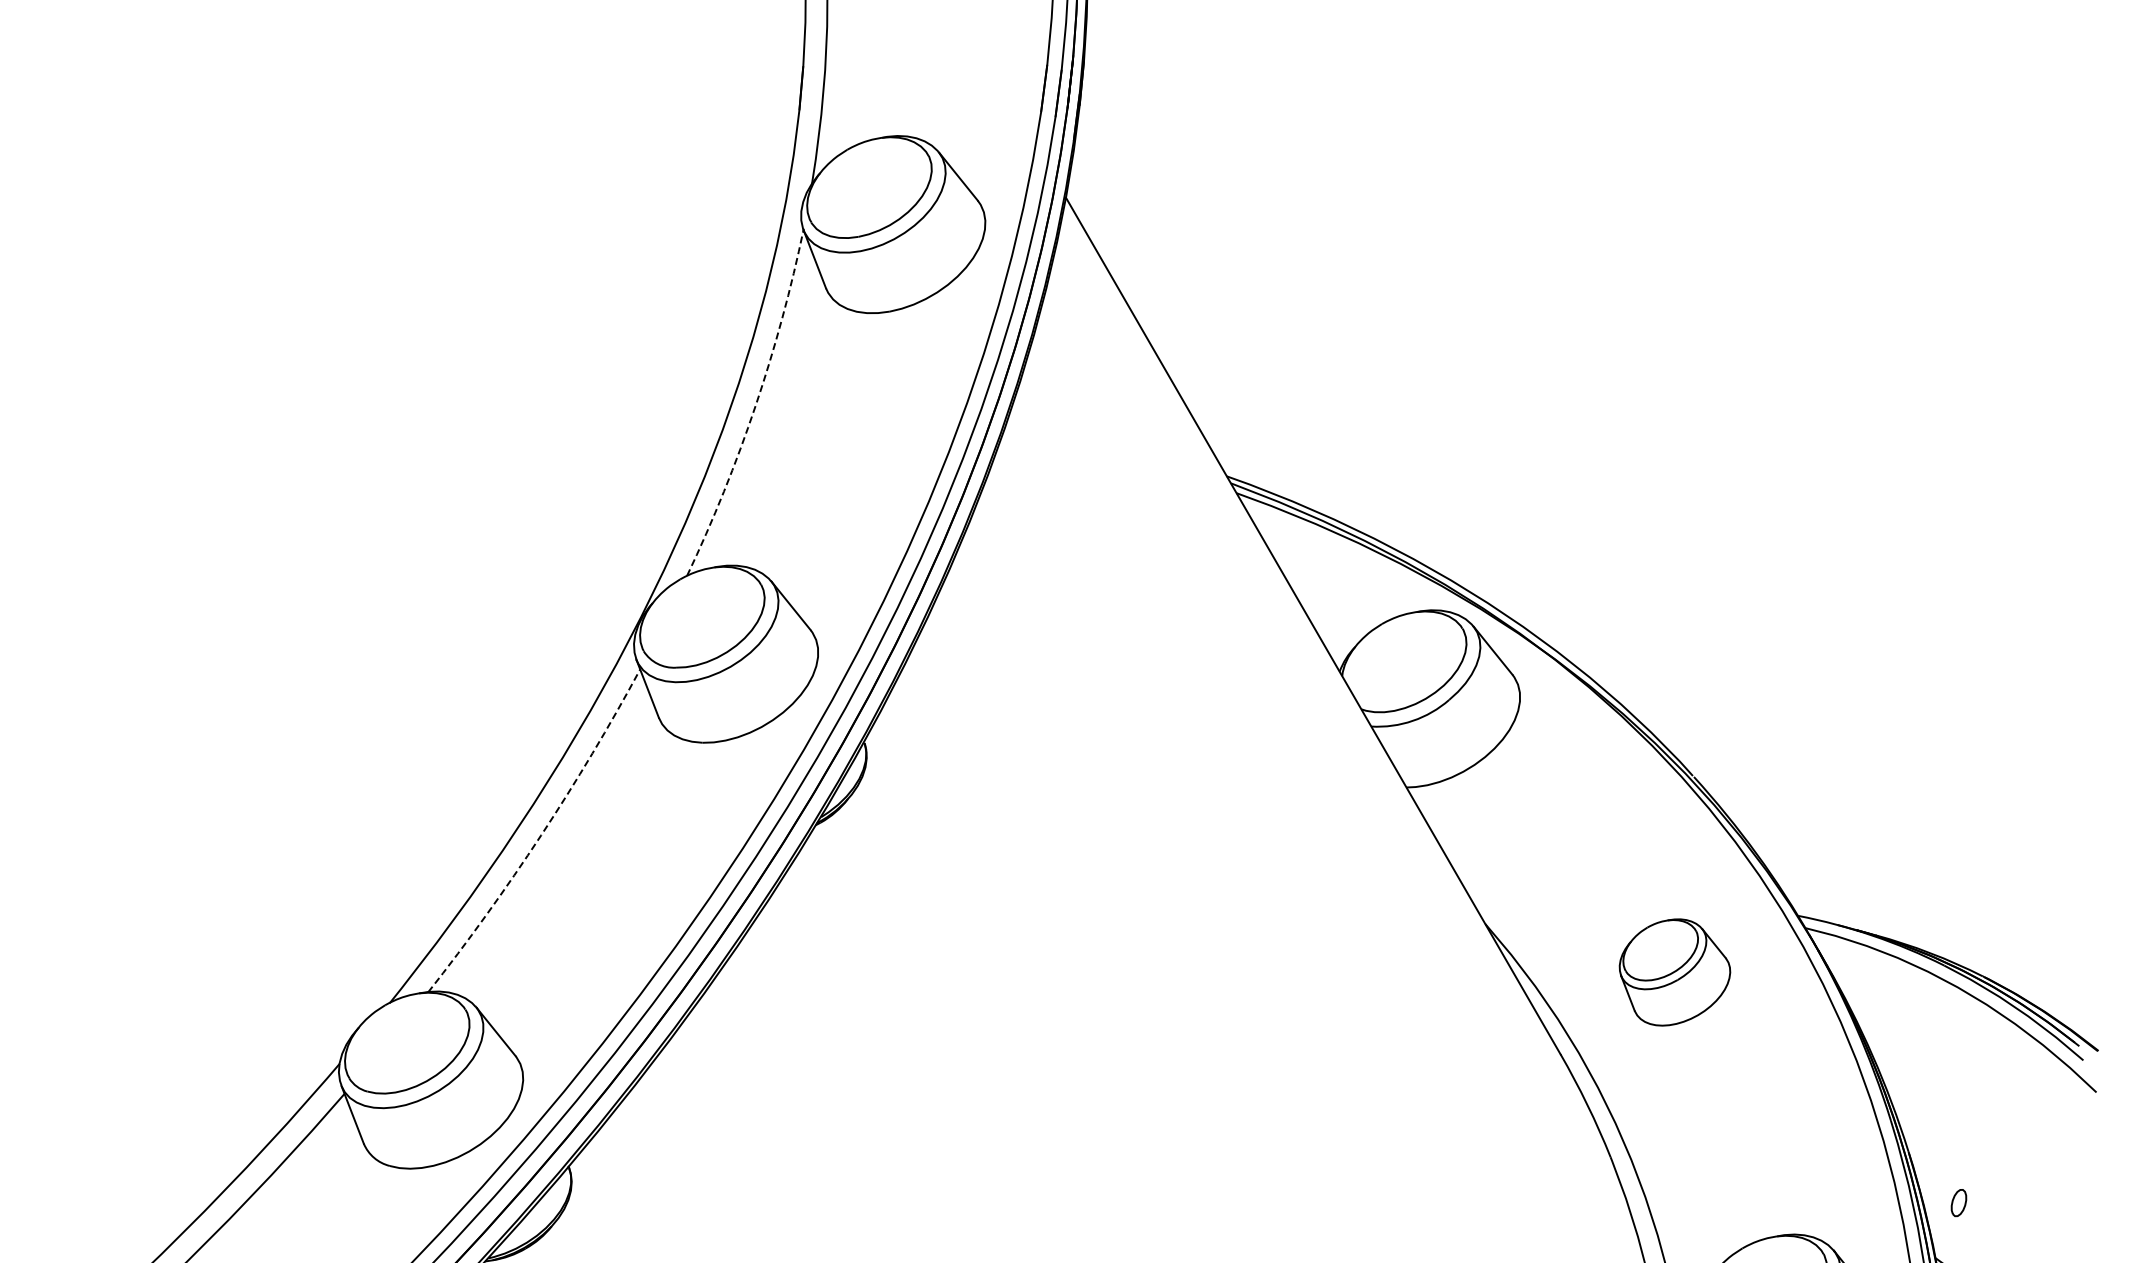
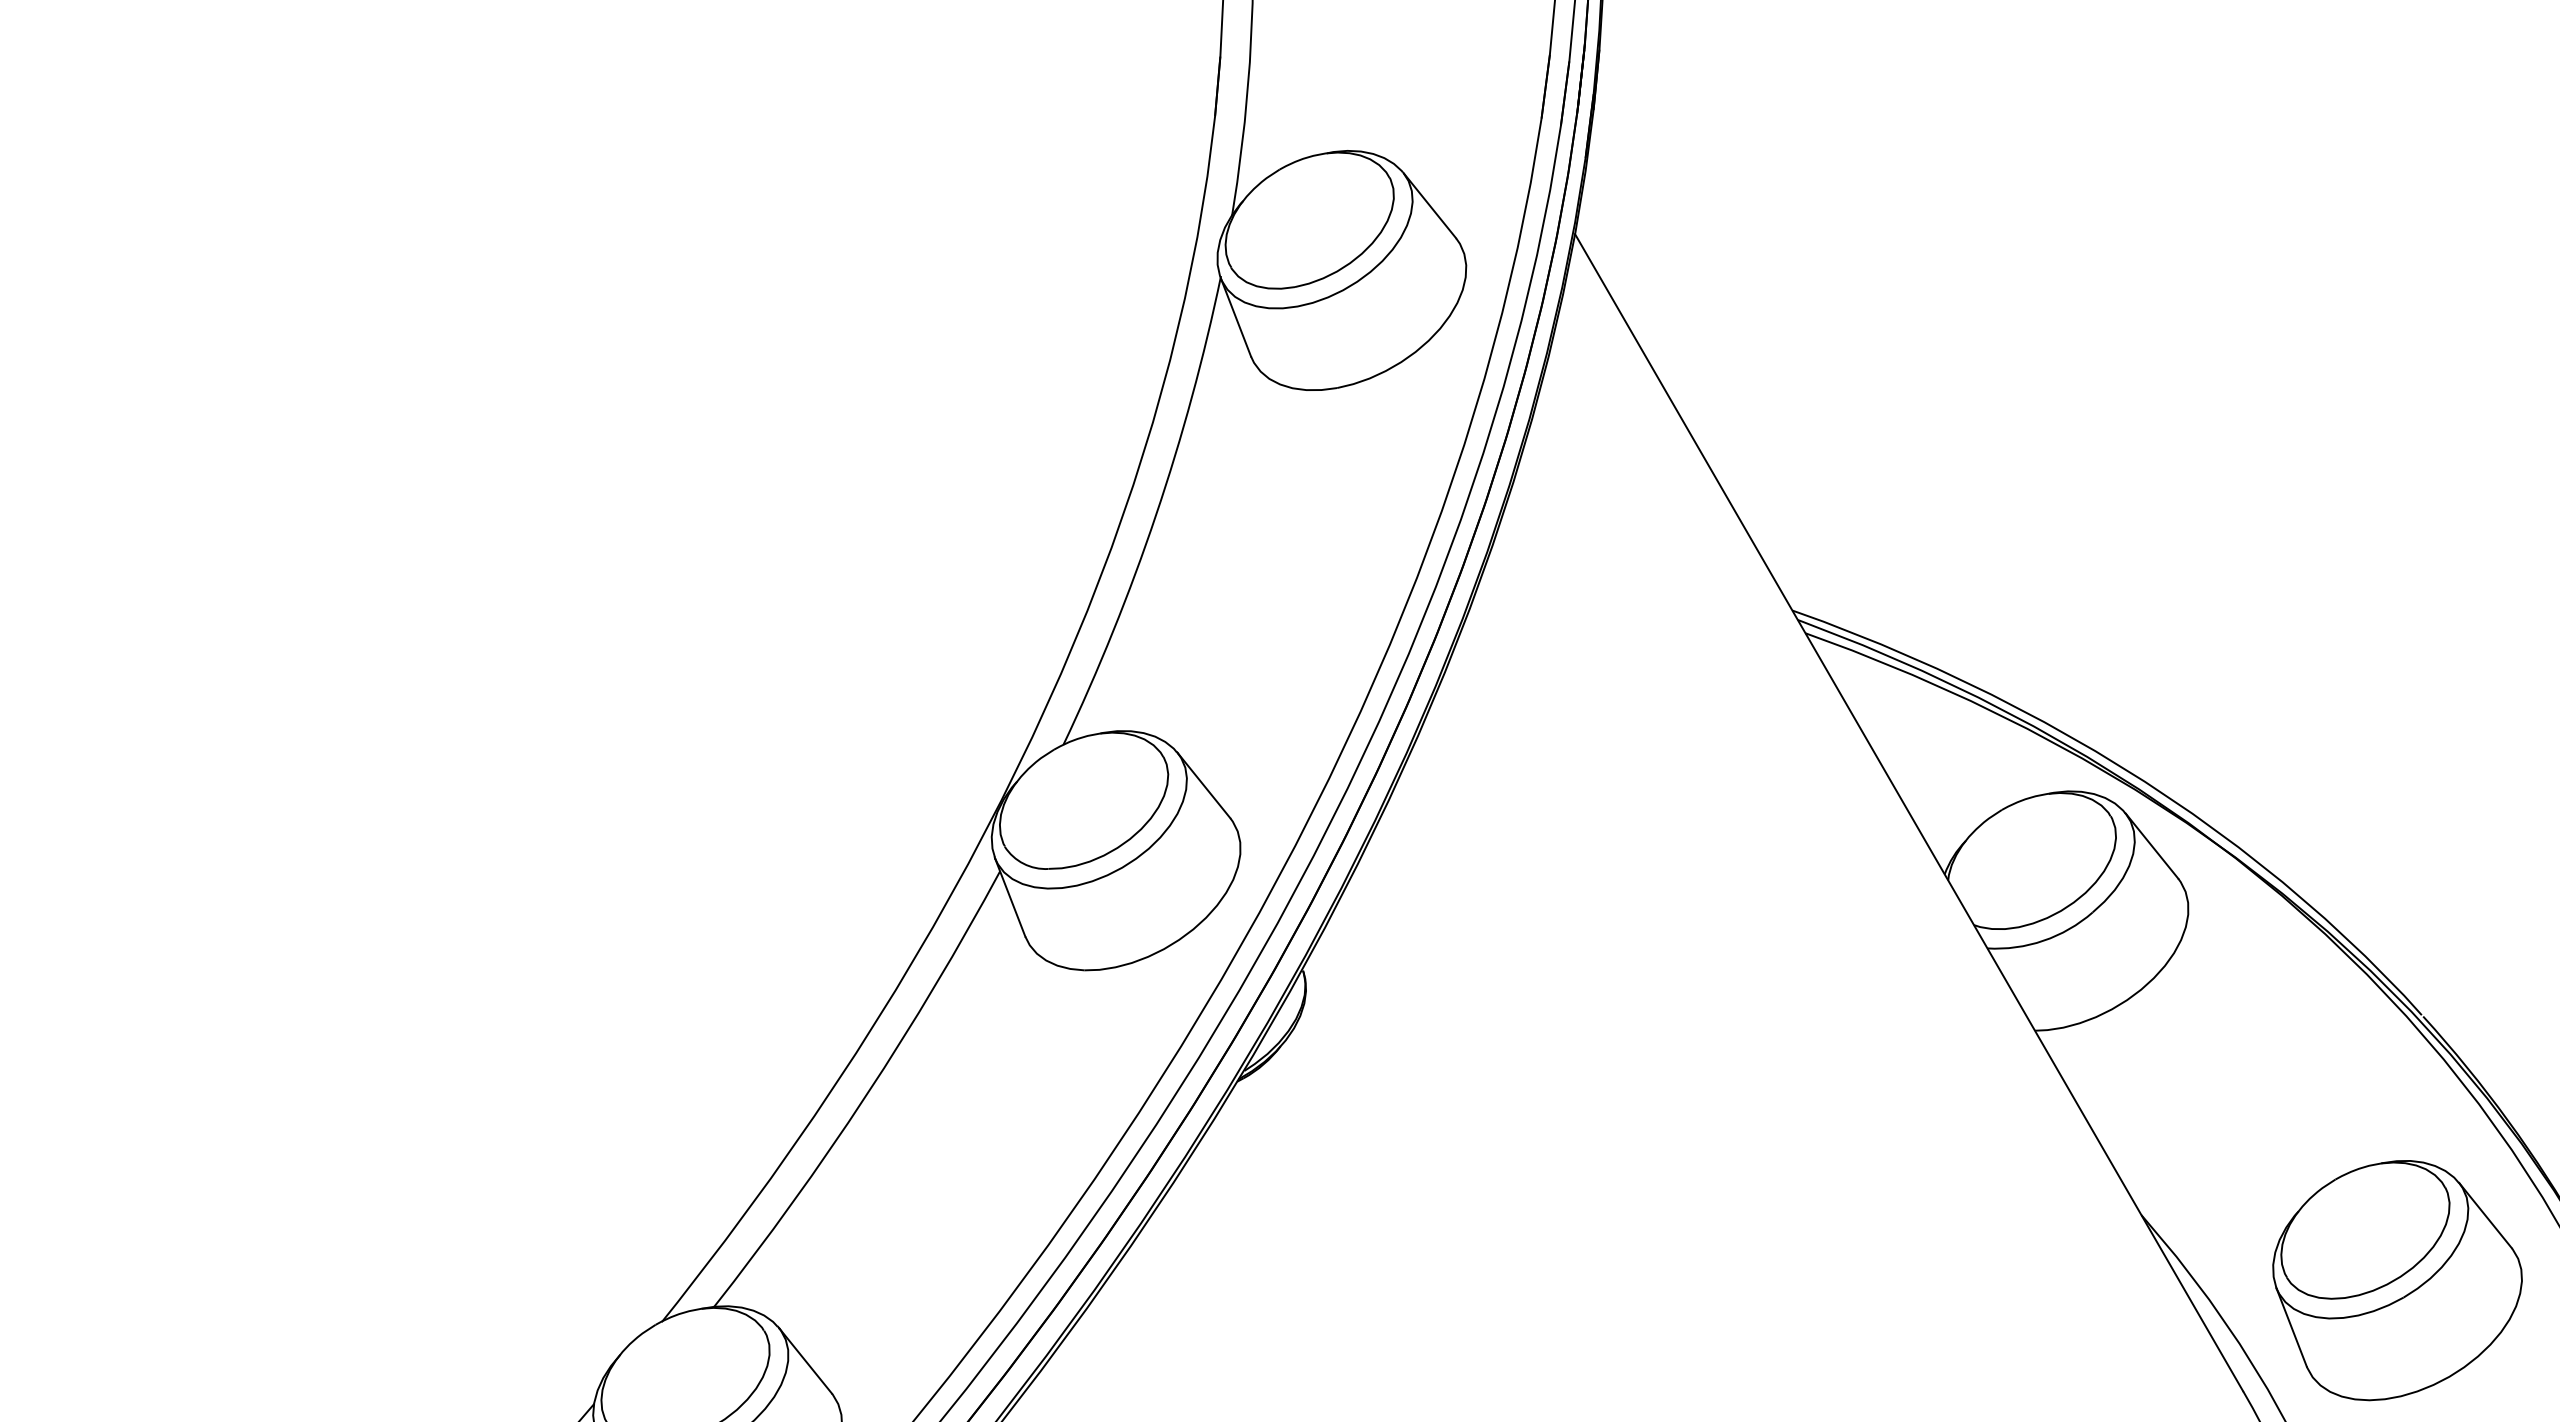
arc: (755, 405) -> (1155, 514), dashed -> solid
arc: (541, 835) -> (866, 1095), dashed -> solid
part: (1674, 972) -> (2396, 1280), size x1.67

